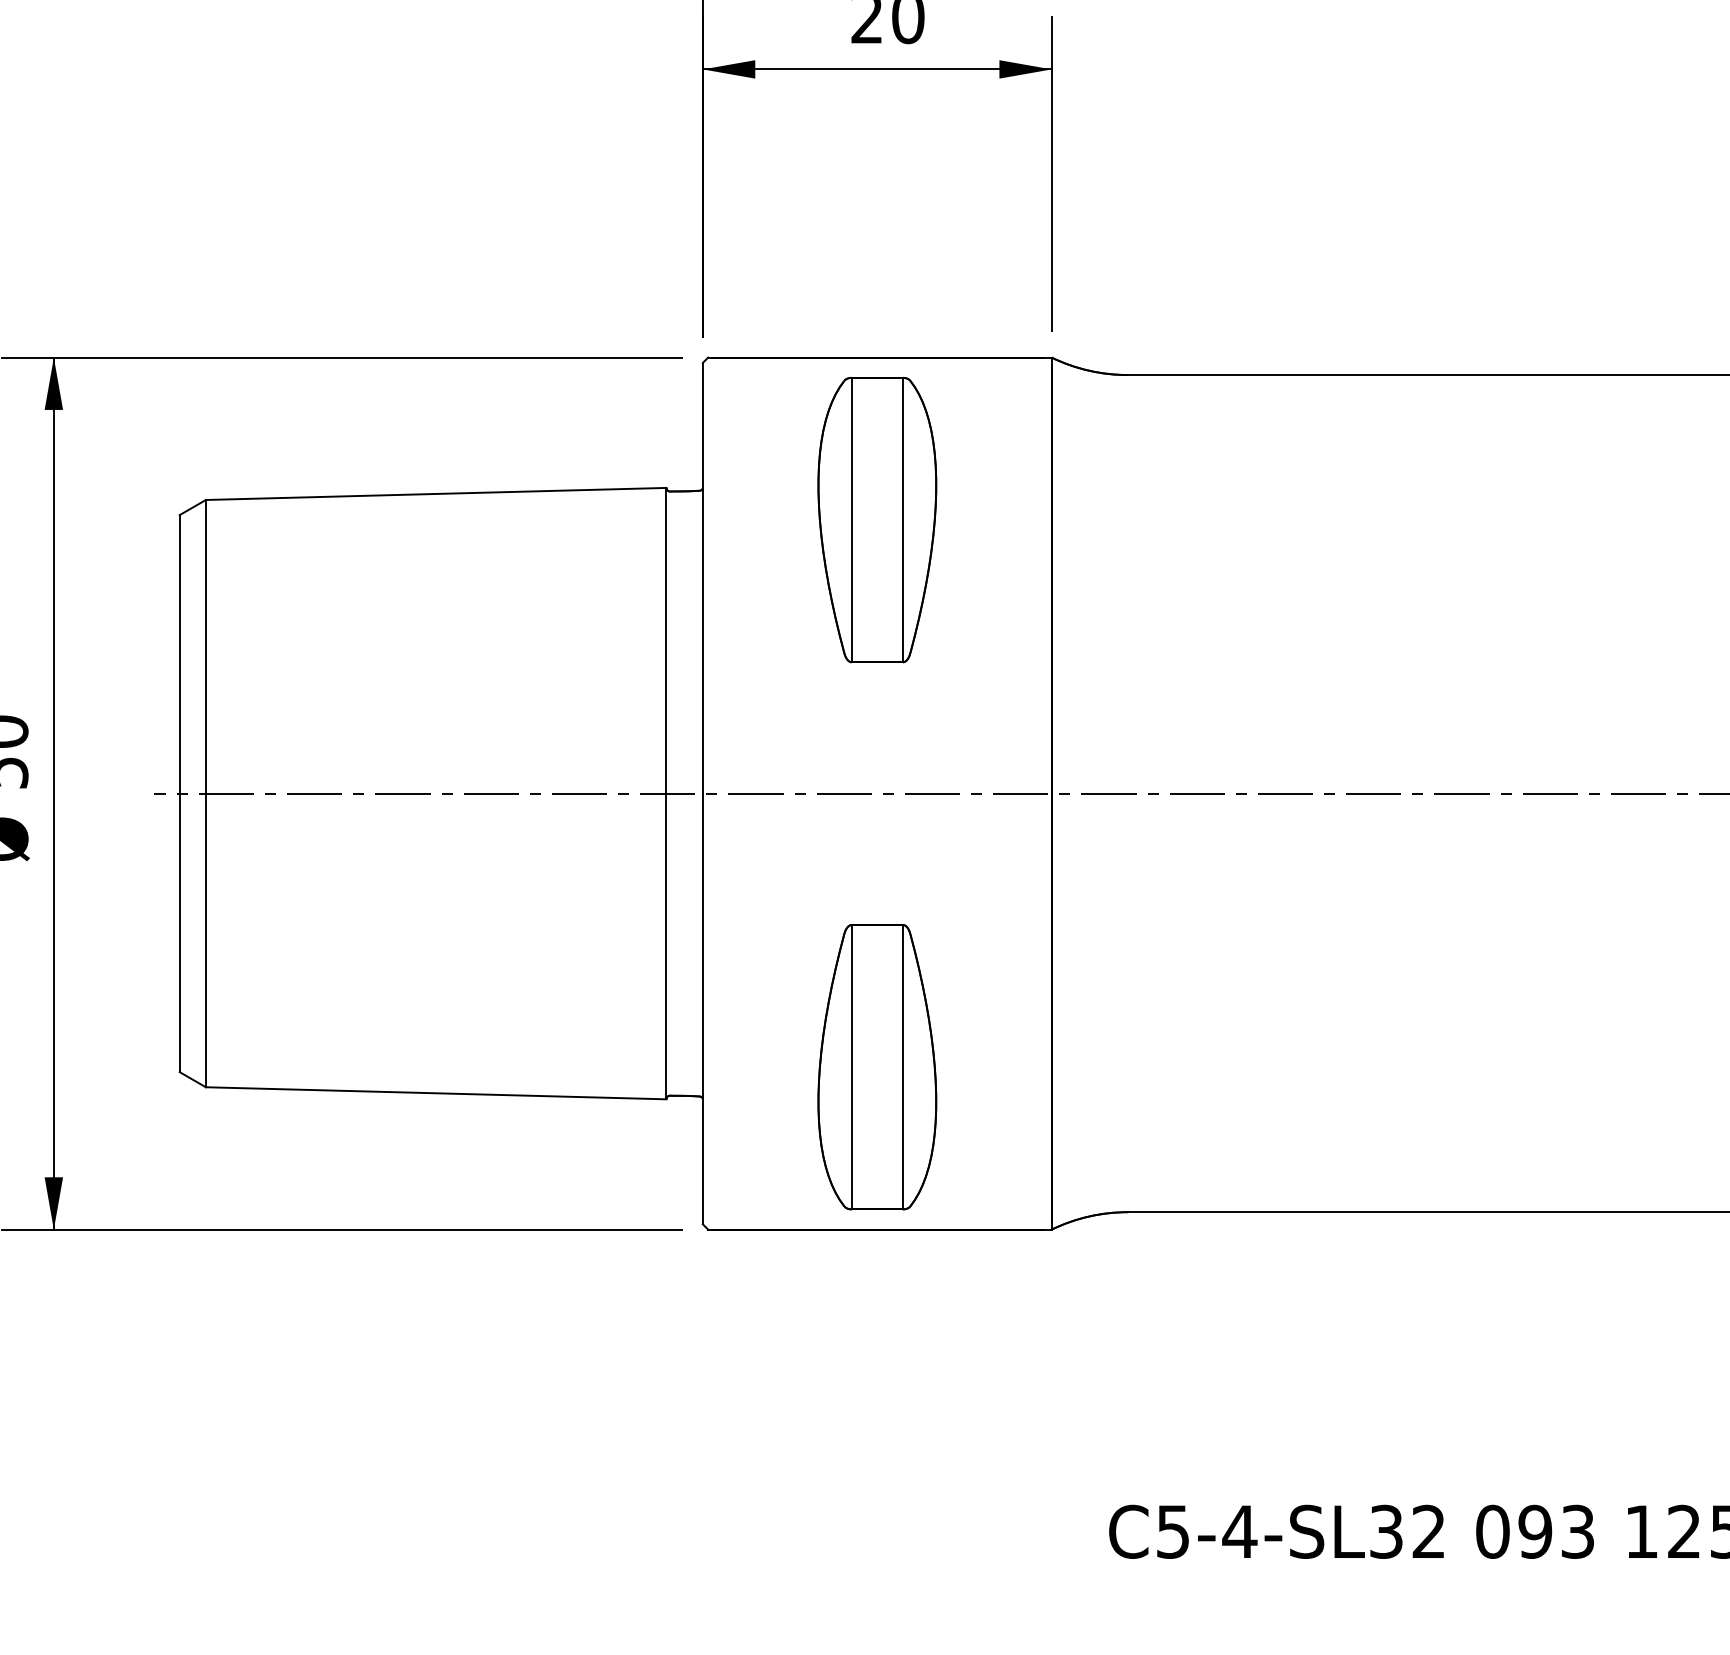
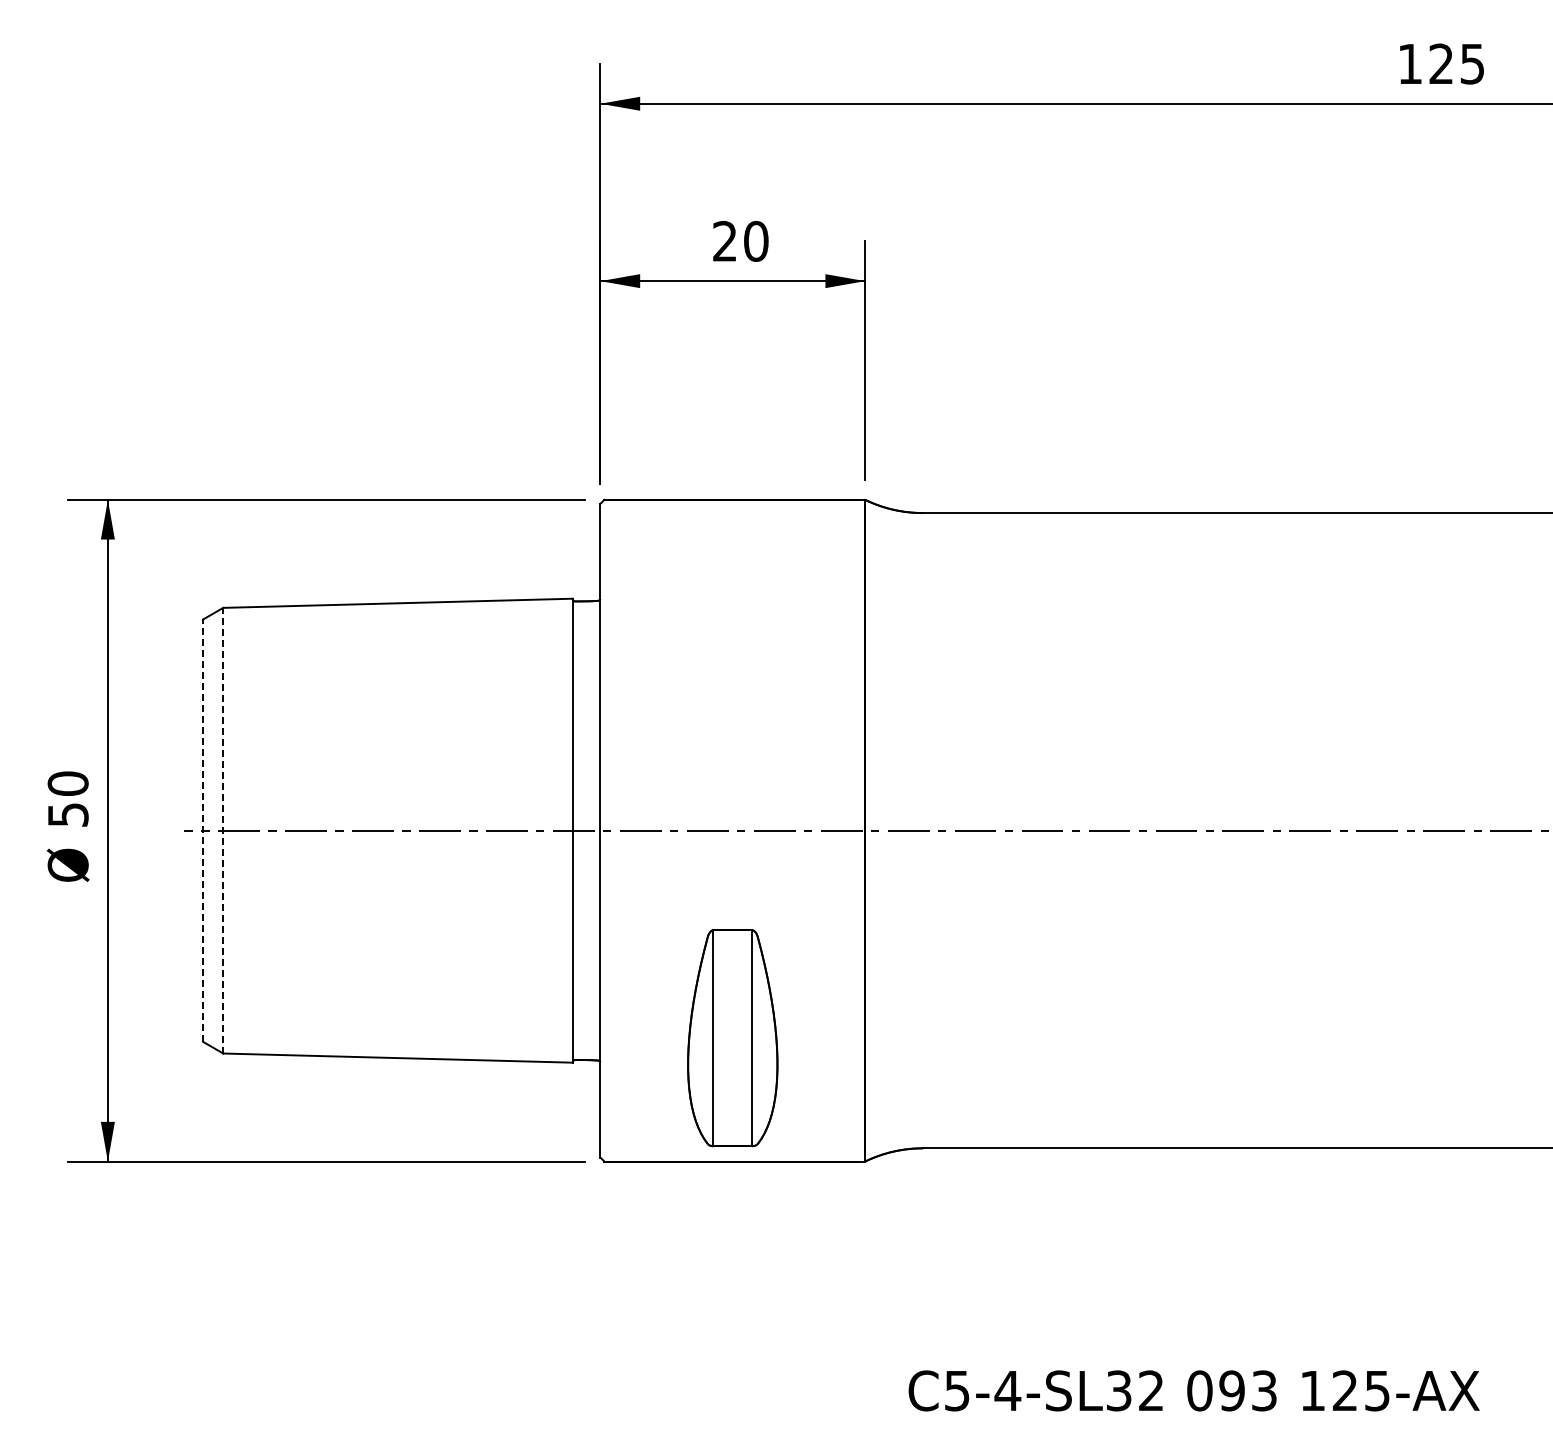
part: (876, 519) -> (732, 622), removed
line: (179, 793) -> (203, 830), solid -> dashed
line: (206, 793) -> (223, 830), solid -> dashed

